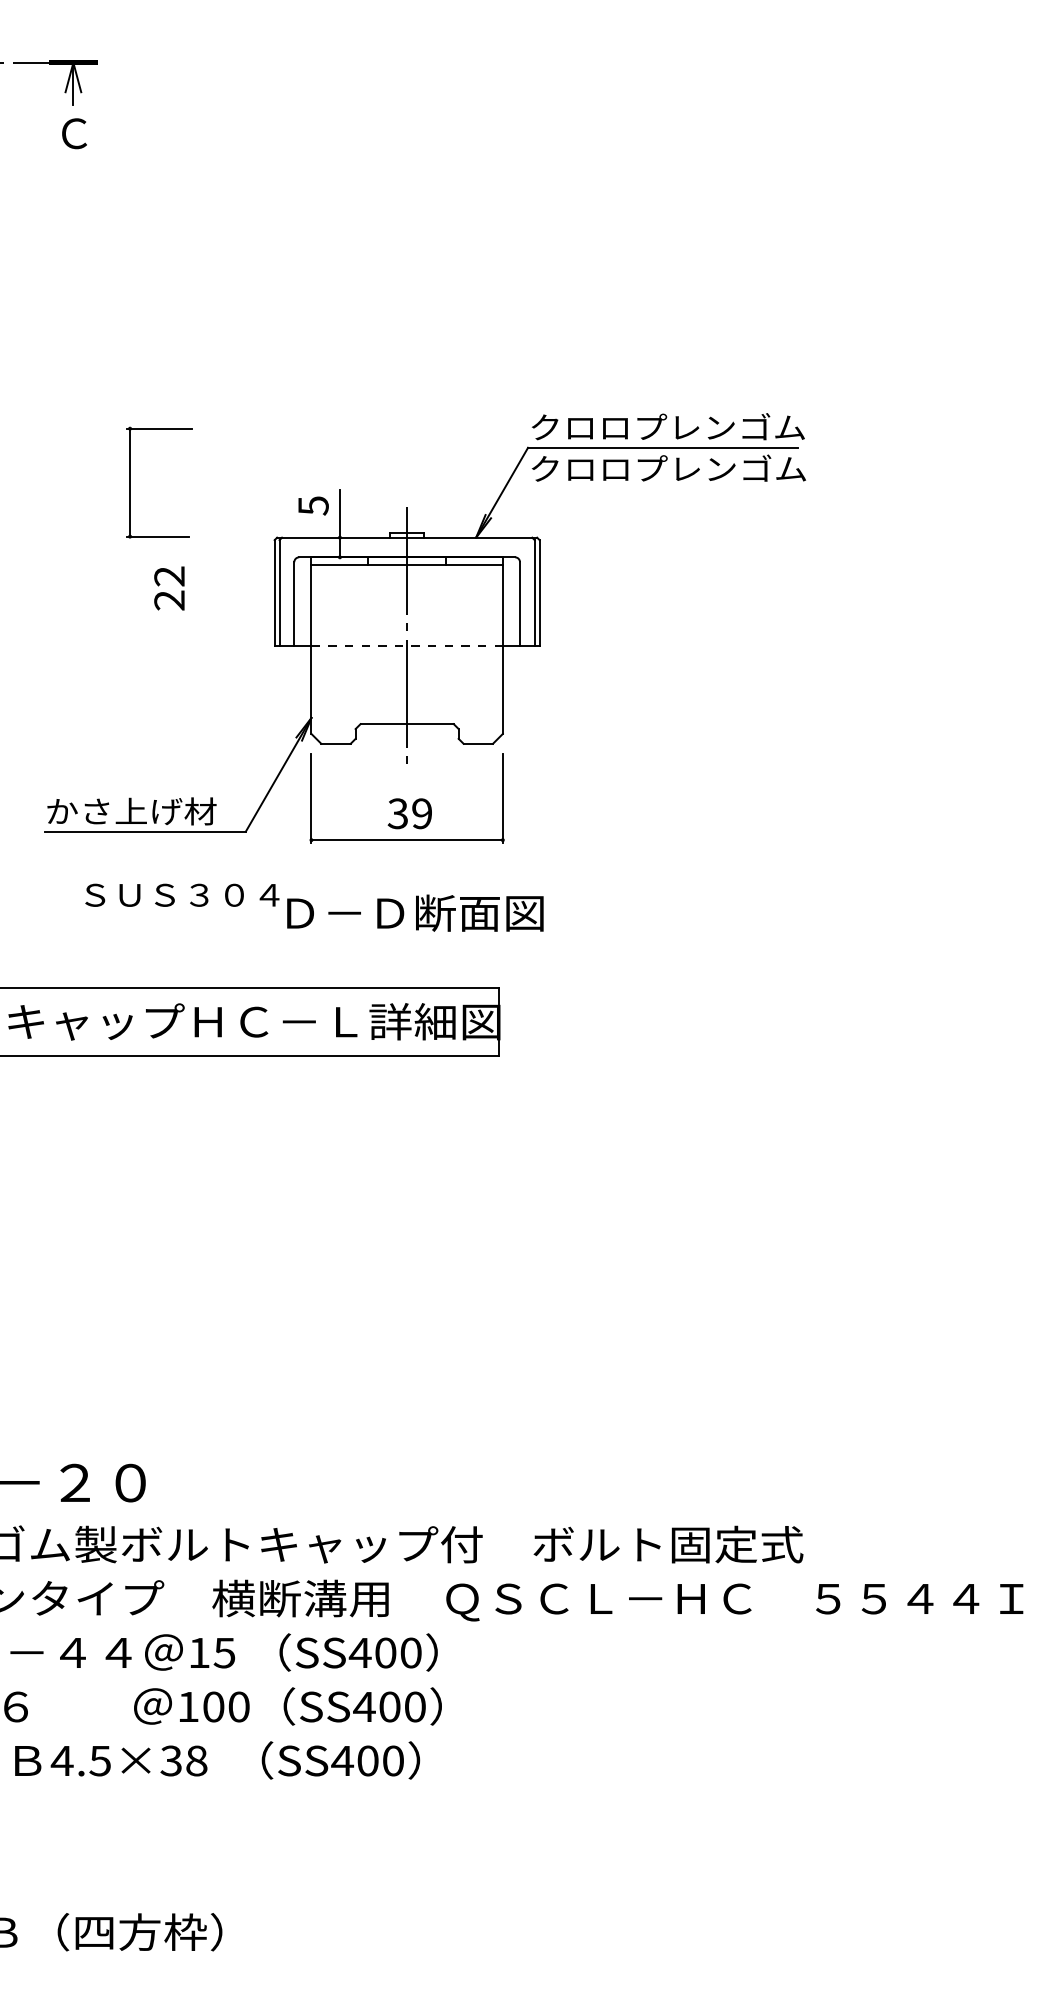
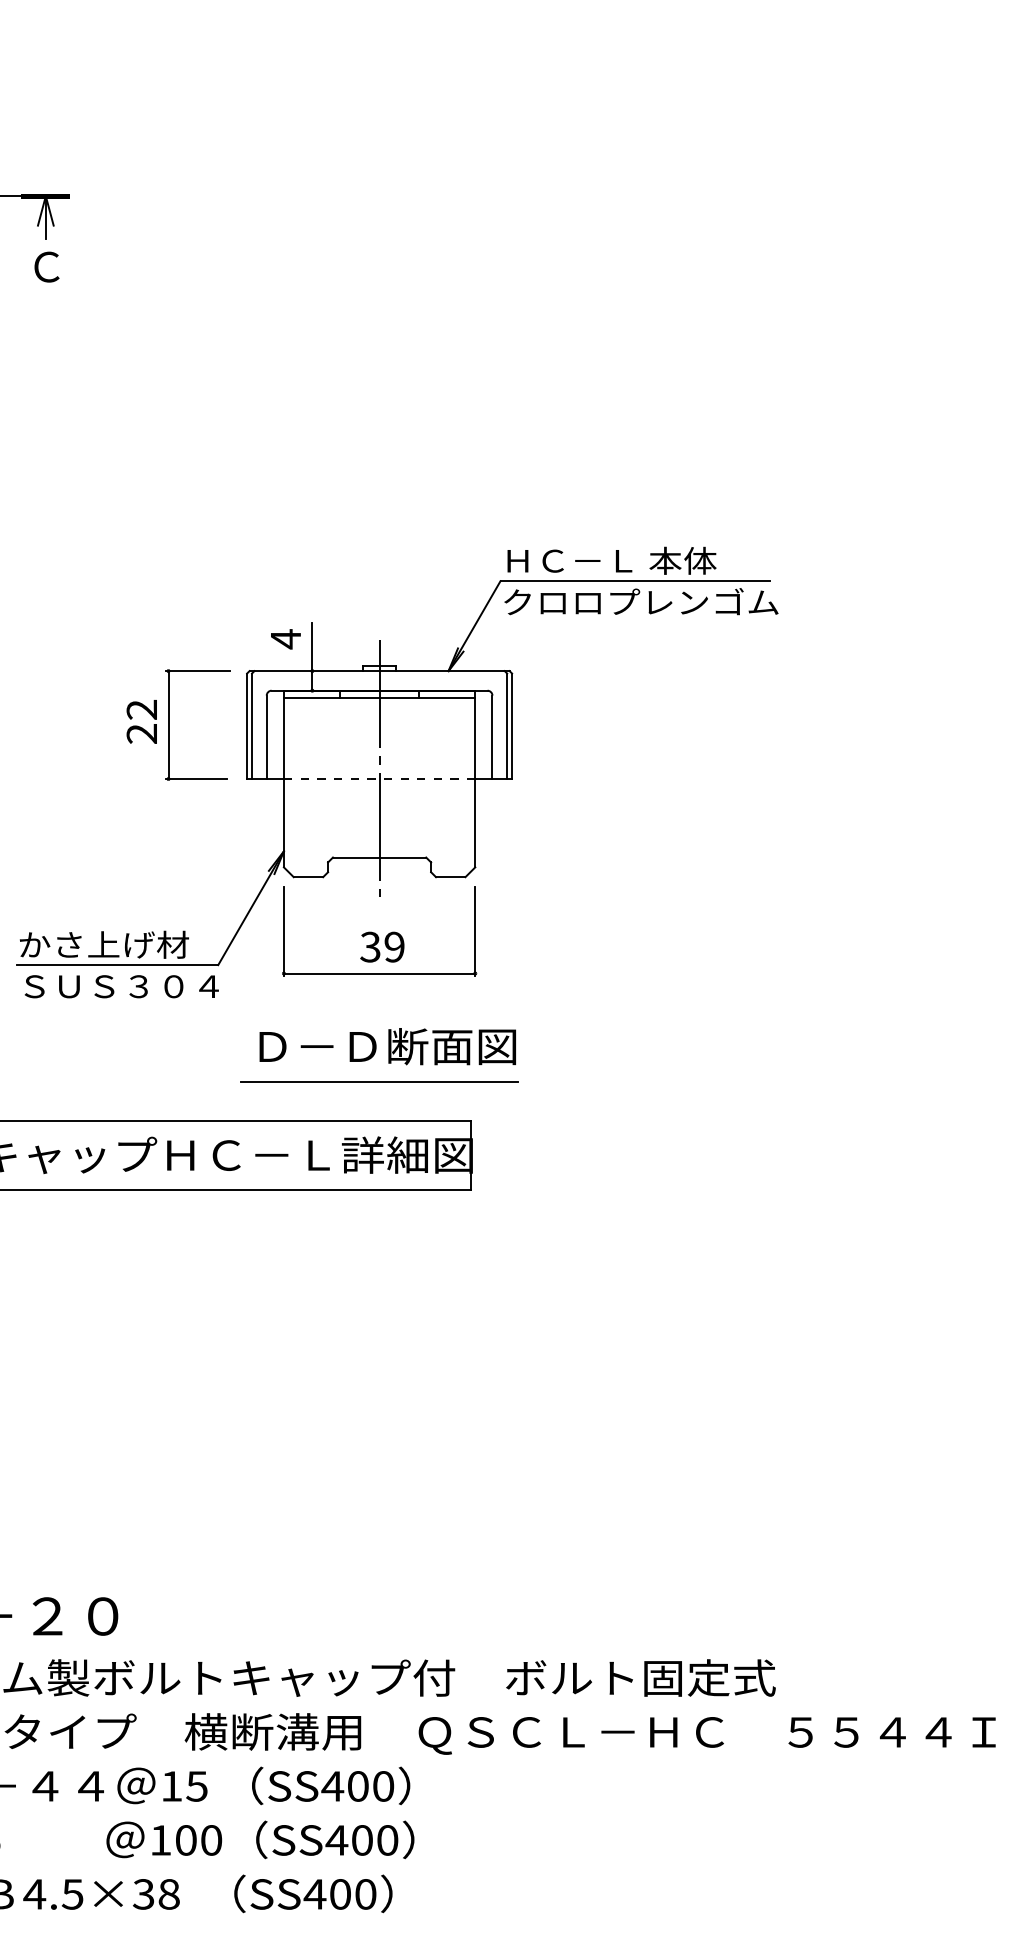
text: (667, 427) -> (639, 560), クロロプレンゴム -> ＨＣ－Ｌ 本体
part: (130, 482) -> (168, 724), moved
text: (313, 505) -> (285, 638), 5 -> 4
text: (182, 894) -> (121, 985), moved
line: (407, 948) -> (379, 1081), added

